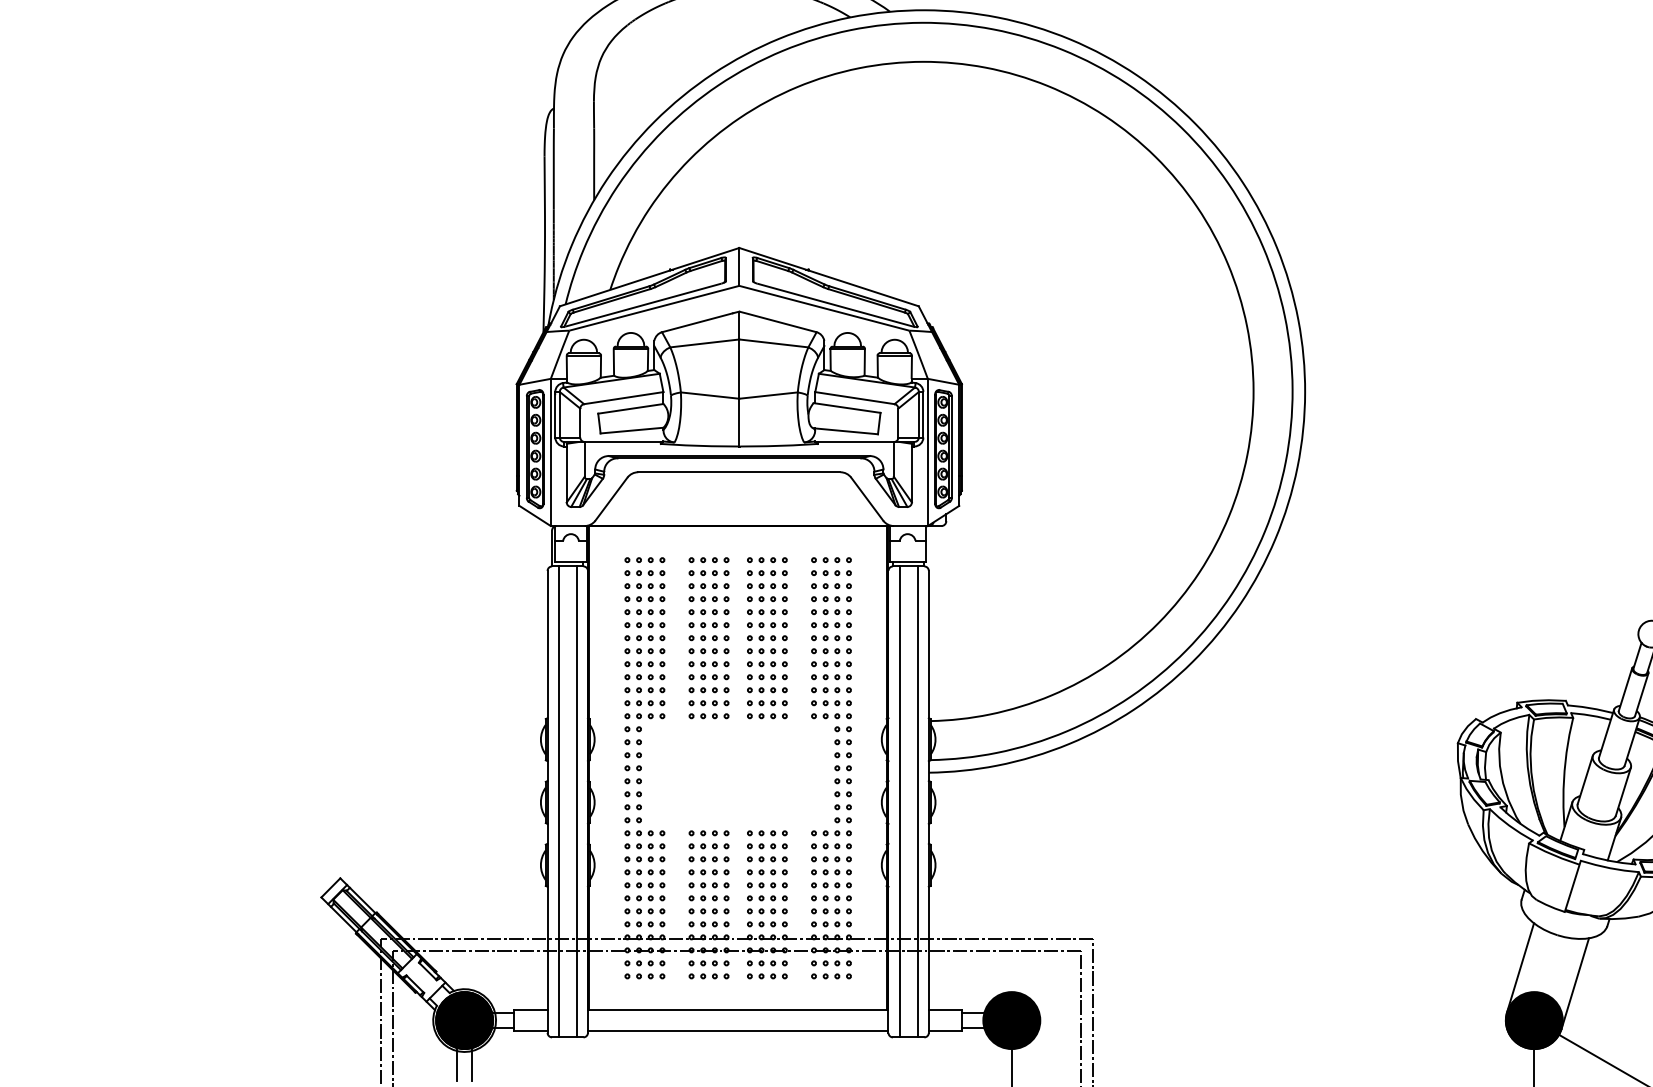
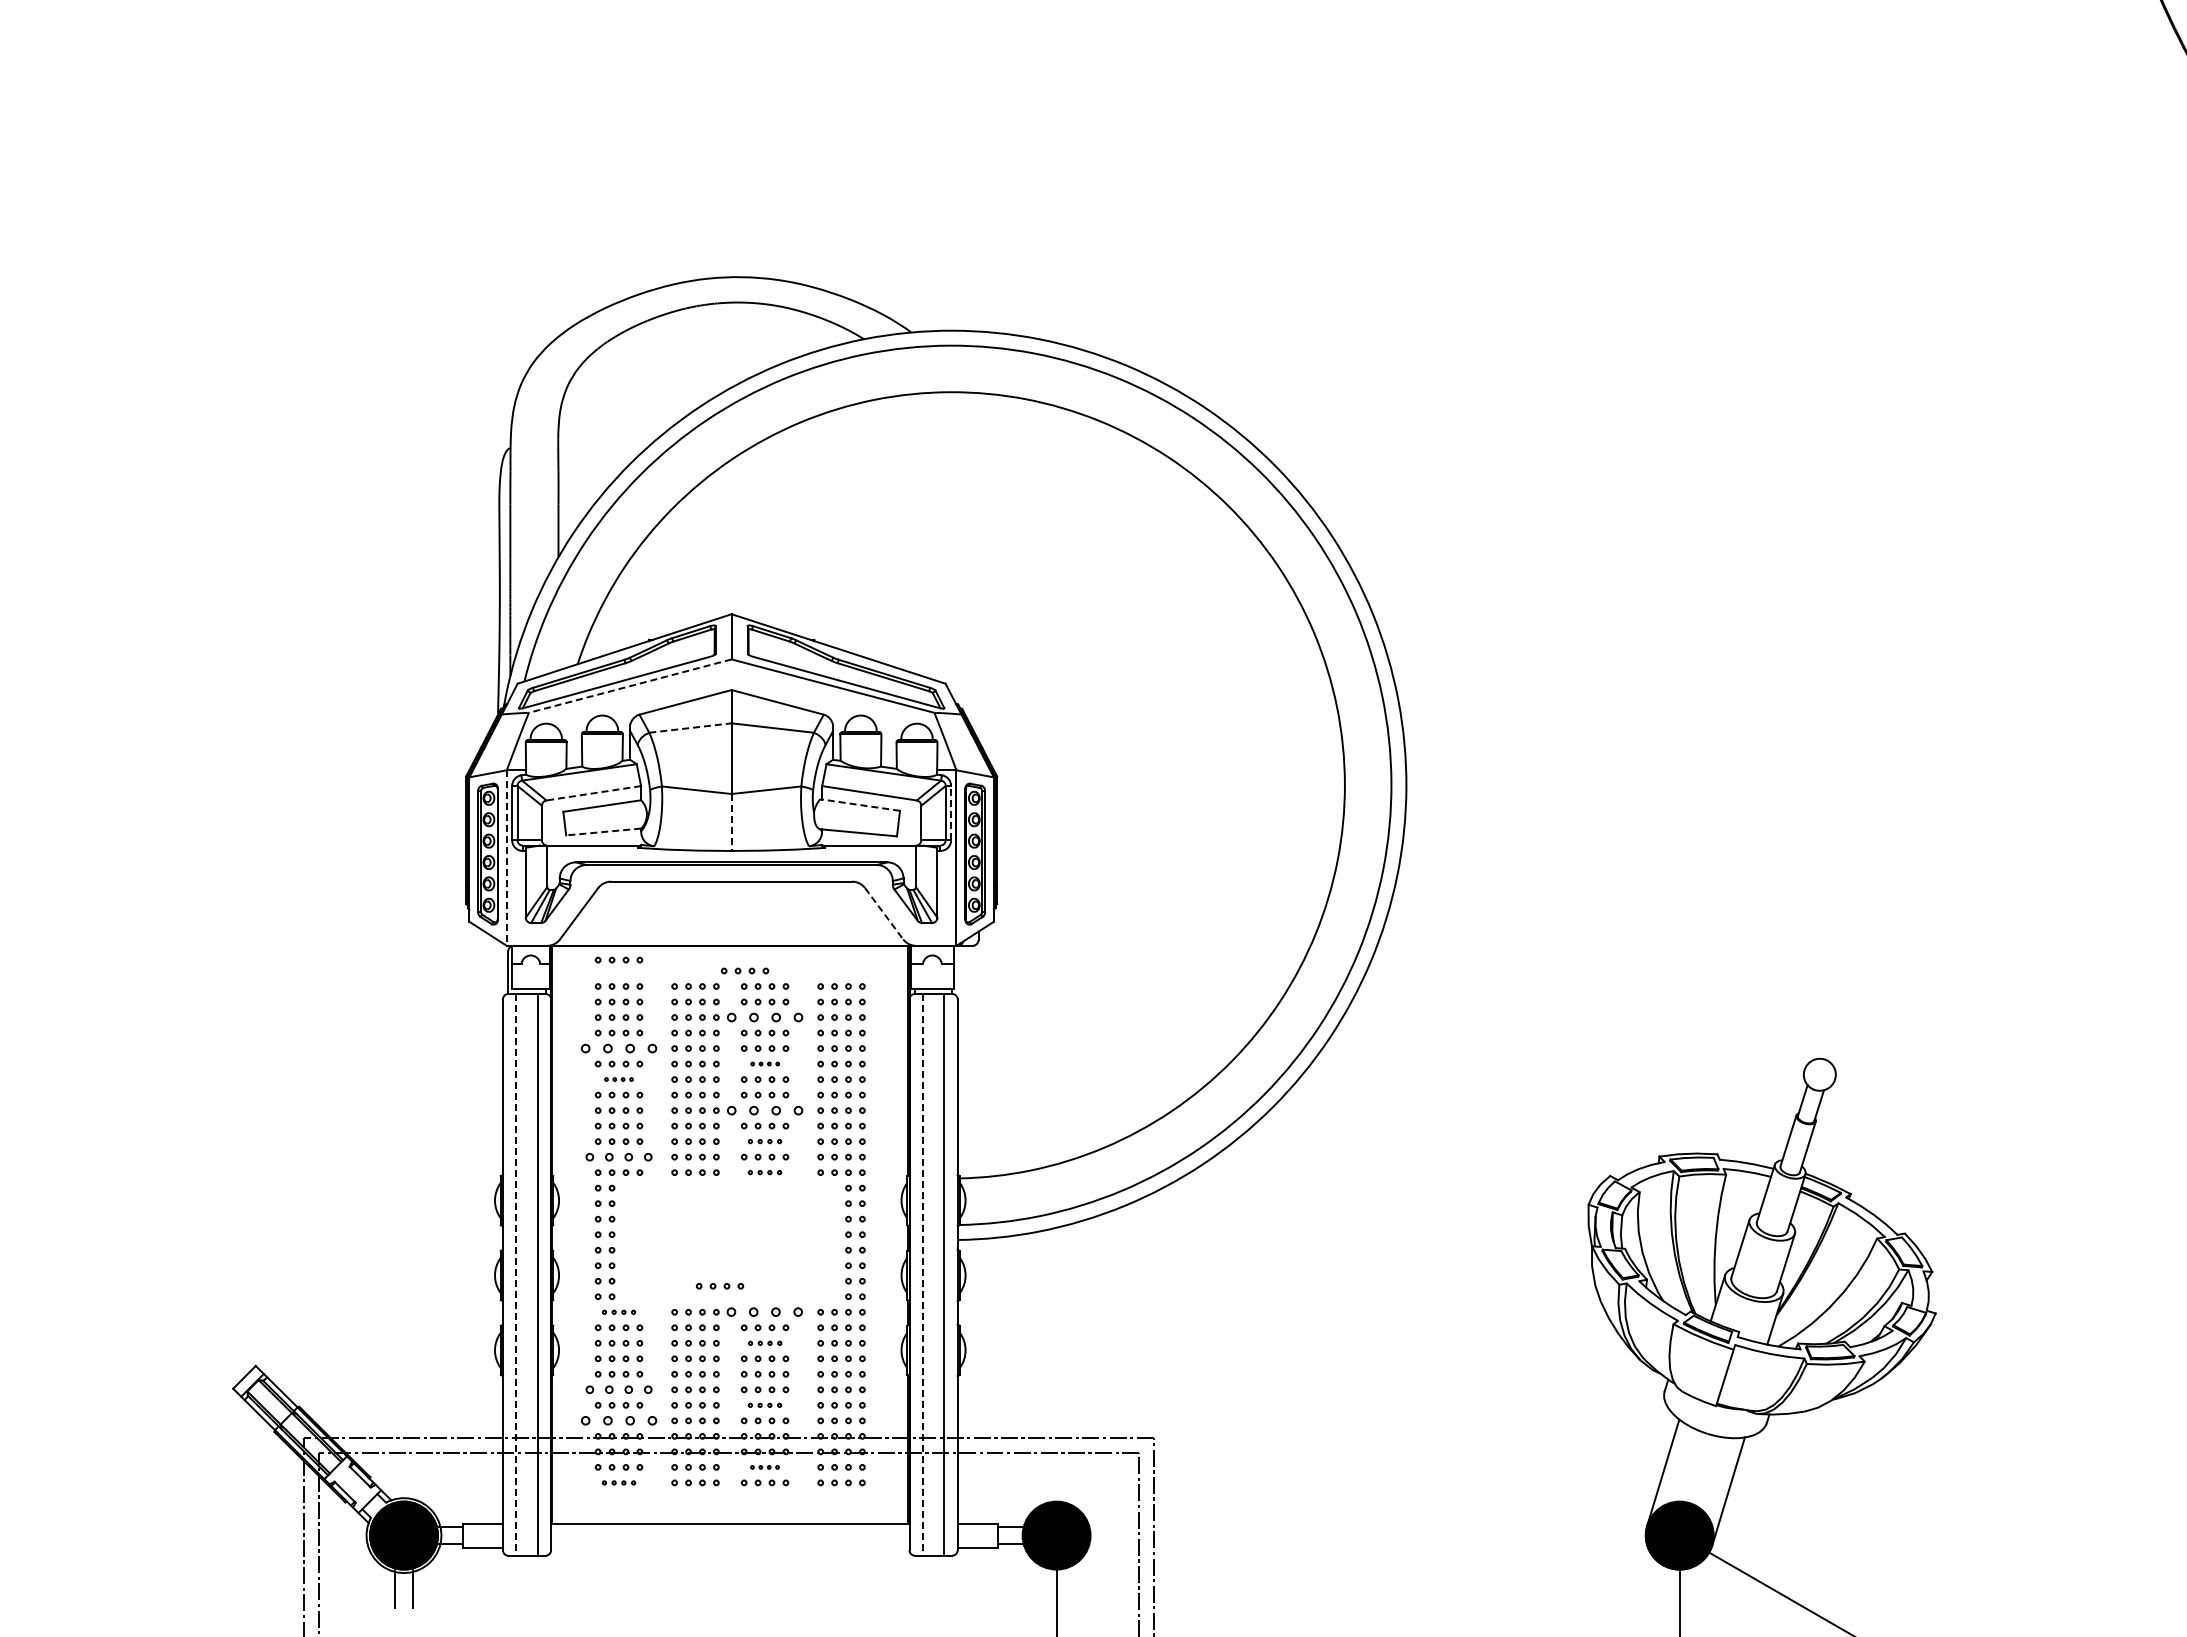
line: (653, 308) -> (629, 686), solid -> dashed
line: (704, 342) -> (690, 727), solid -> dashed
line: (623, 398) -> (593, 793), solid -> dashed
line: (846, 407) -> (859, 804), solid -> dashed
line: (923, 414) -> (951, 812), solid -> dashed
line: (739, 422) -> (731, 822), solid -> dashed
line: (631, 431) -> (603, 832), solid -> dashed
line: (550, 452) -> (506, 858), solid -> dashed
line: (867, 498) -> (884, 913), solid -> dashed
part: (644, 537) -> (618, 959), added
part: (750, 546) -> (744, 970), added
part: (766, 586) -> (764, 1017), size x1.6
part: (644, 612) -> (618, 1048), size x1.6
part: (767, 624) -> (765, 1063), size x0.6
part: (644, 638) -> (618, 1079), size x0.6
part: (766, 664) -> (764, 1110), size x1.6
part: (766, 690) -> (764, 1141), size x0.7
part: (644, 702) -> (618, 1156), size x1.4
part: (766, 716) -> (764, 1172), size x0.7
line: (558, 801) -> (516, 1274), solid -> dashed
line: (899, 801) -> (922, 1274), solid -> dashed
part: (729, 811) -> (719, 1286), added
part: (644, 833) -> (618, 1312), size x0.7
part: (767, 833) -> (765, 1312), size x1.6
part: (767, 859) -> (765, 1343), size x0.7
part: (644, 898) -> (618, 1389), size x1.4
part: (766, 911) -> (764, 1405), size x0.7
part: (644, 924) -> (618, 1420), size x1.6
part: (766, 963) -> (764, 1467), size x0.6
part: (644, 976) -> (618, 1482), size x0.7
line: (738, 1030) -> (730, 1547), removed

